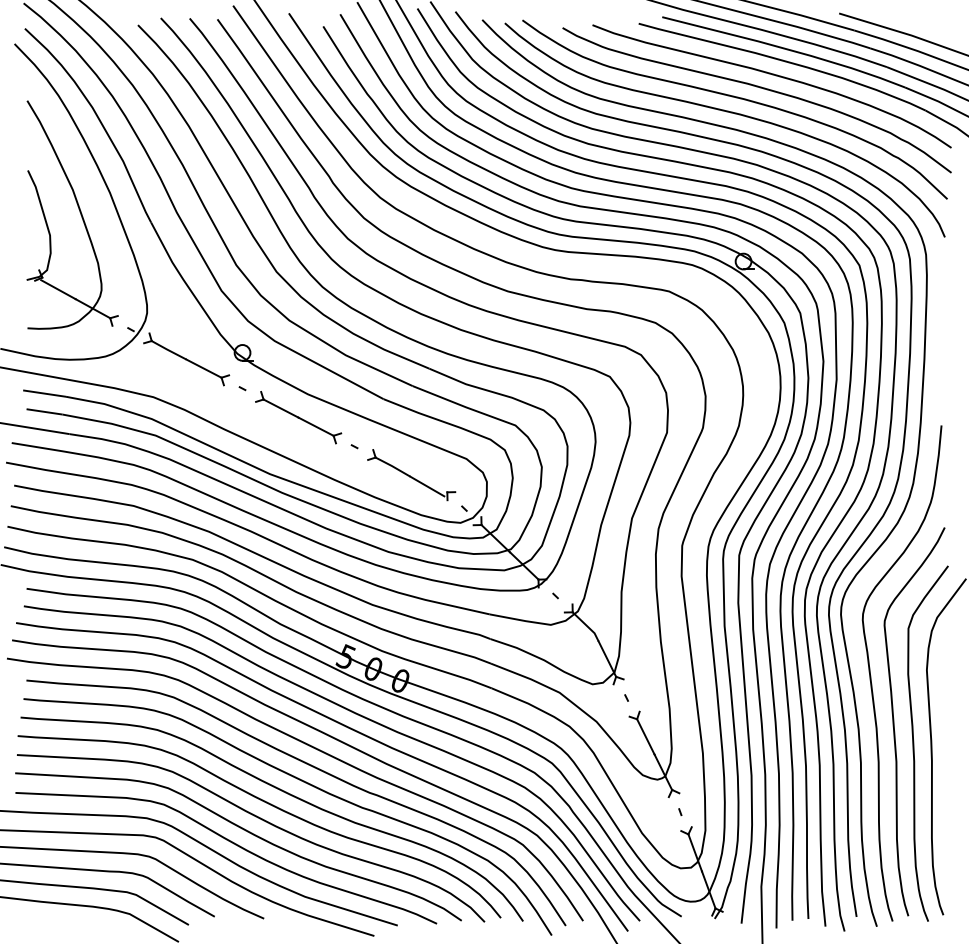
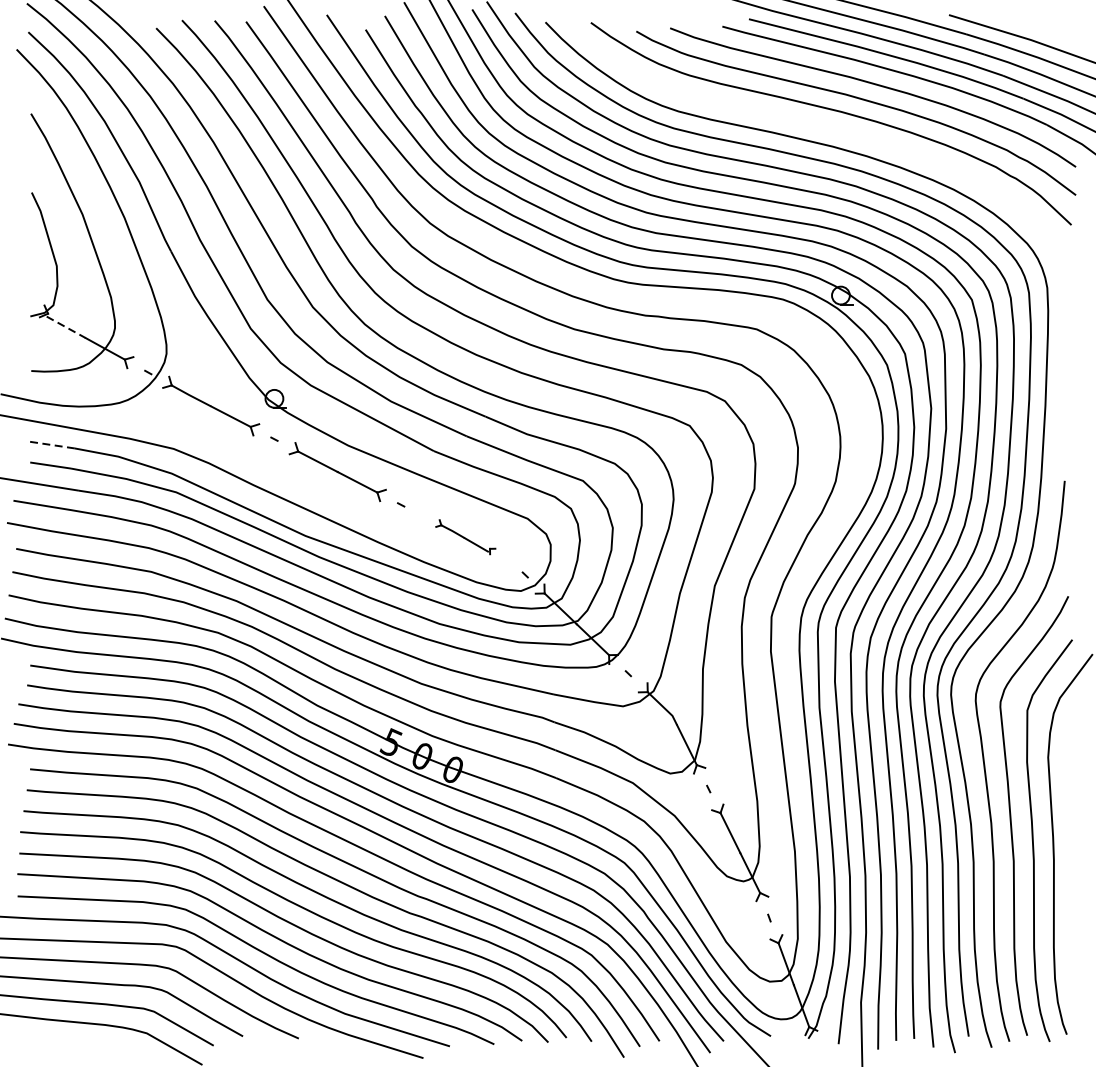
curve: (730, 113) -> (826, 128), removed
line: (58, 289) -> (66, 327), solid -> dashed
line: (44, 393) -> (50, 444), solid -> dashed
part: (411, 475) -> (465, 537), size x0.6

